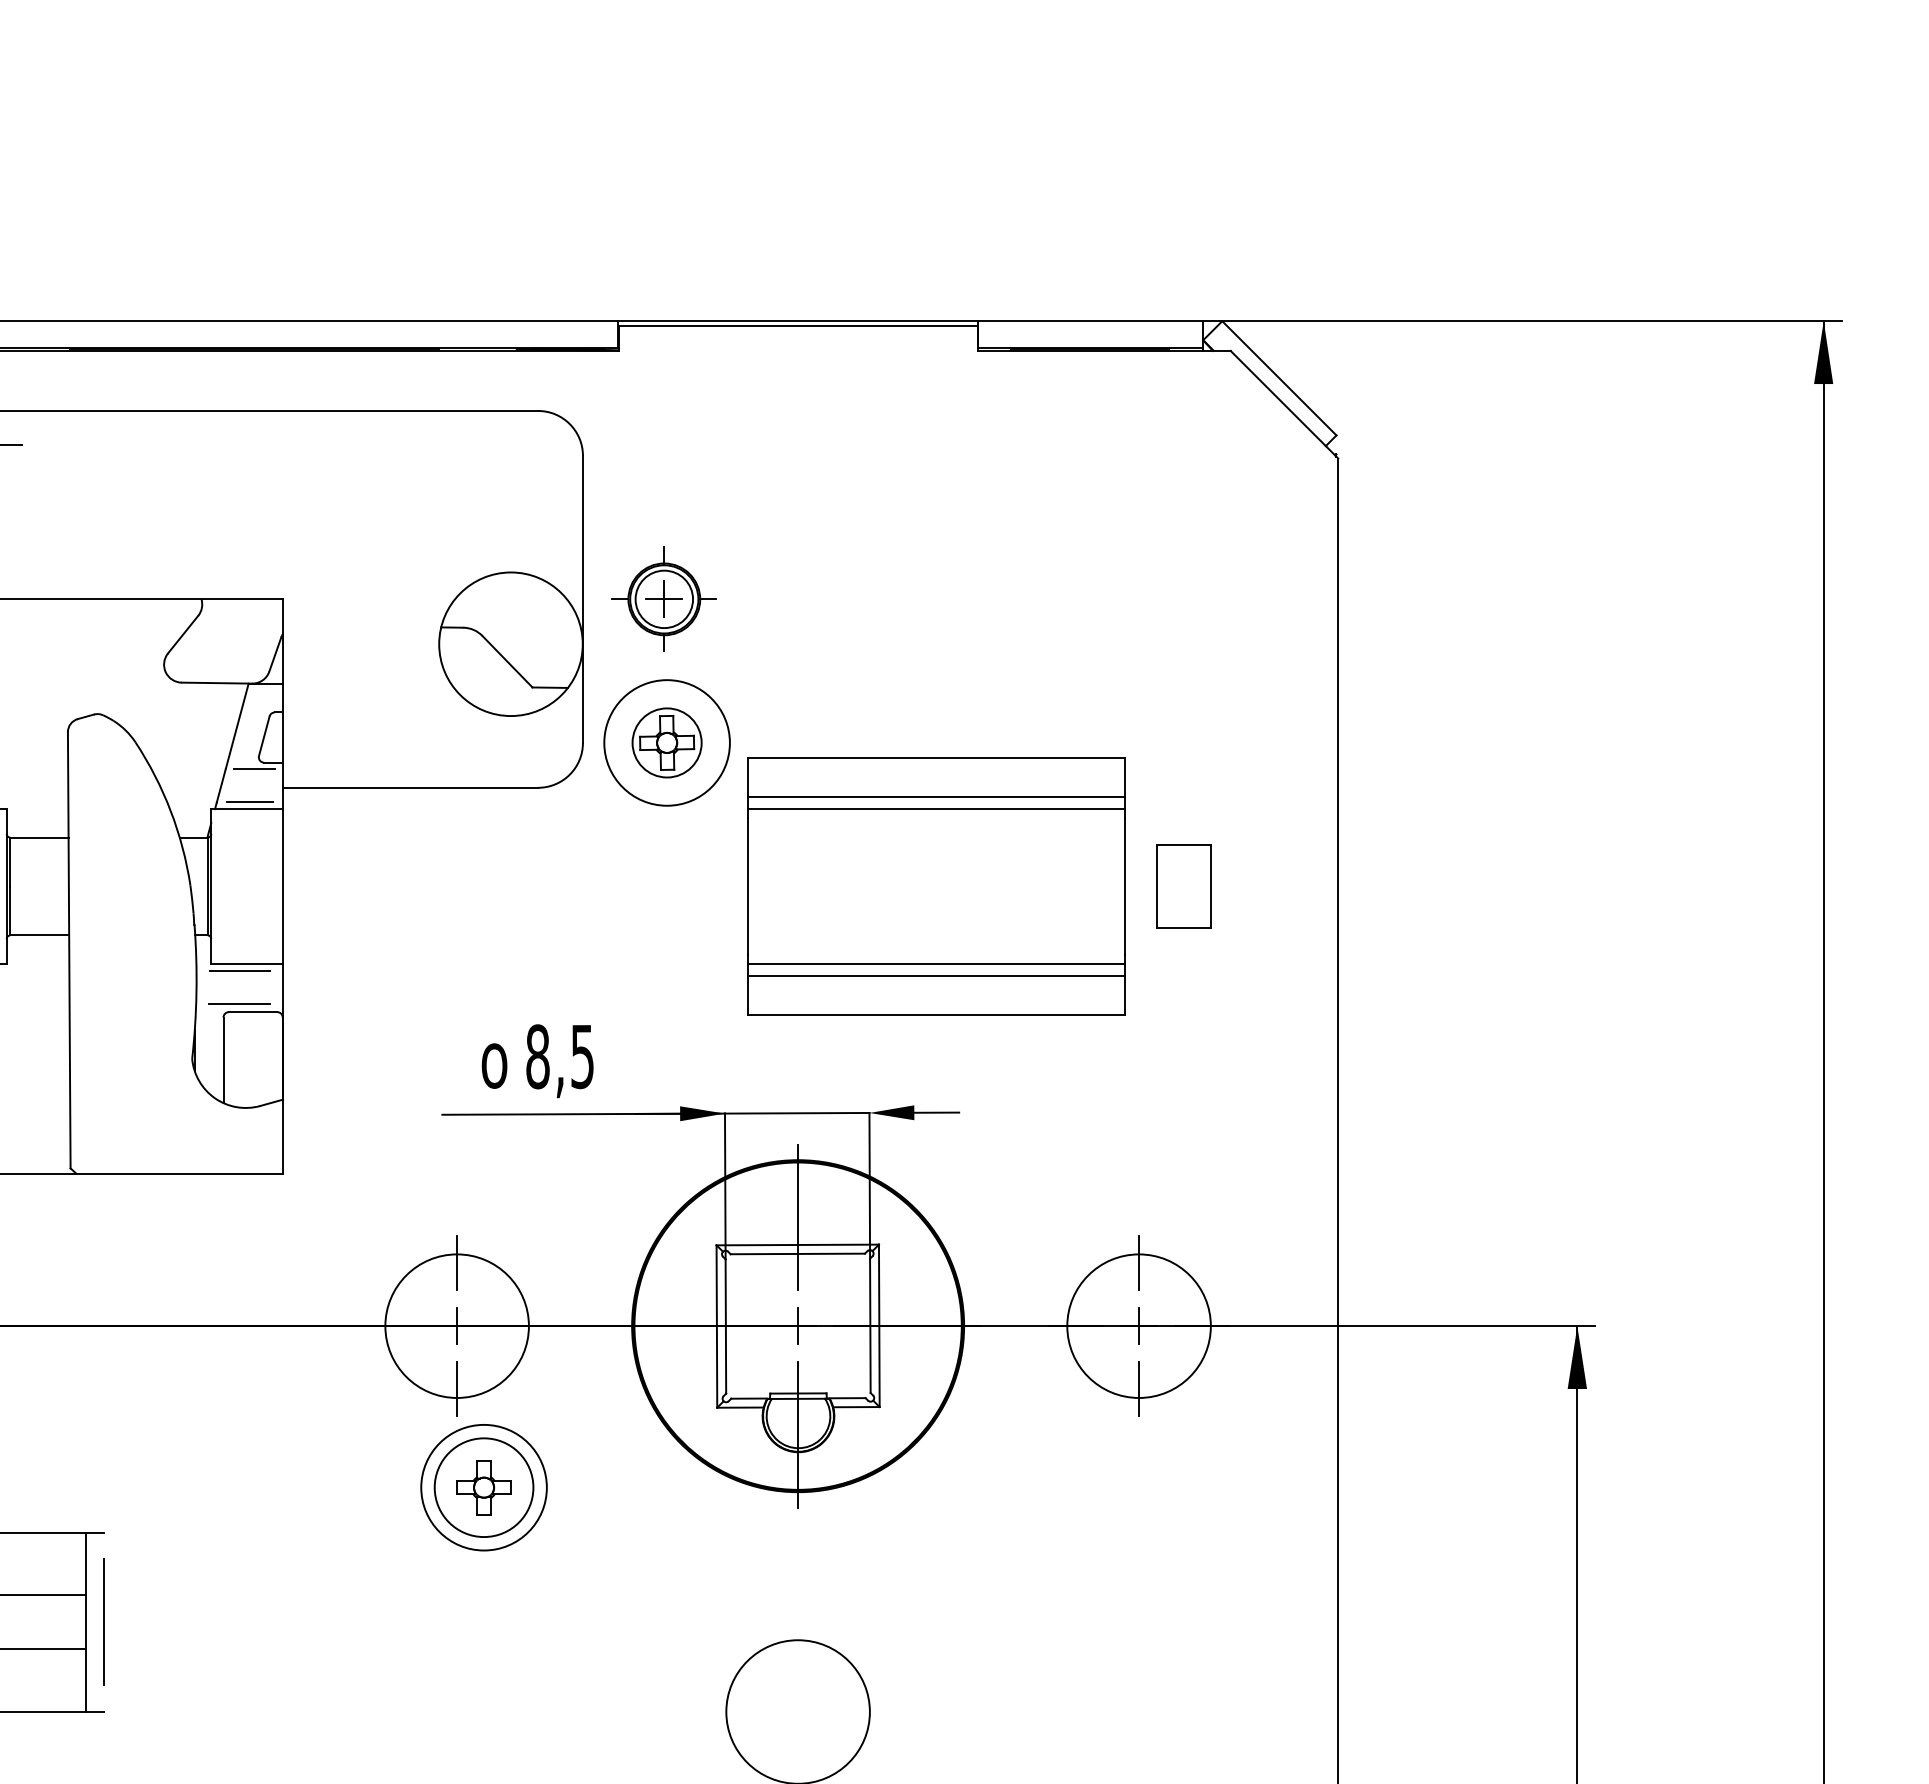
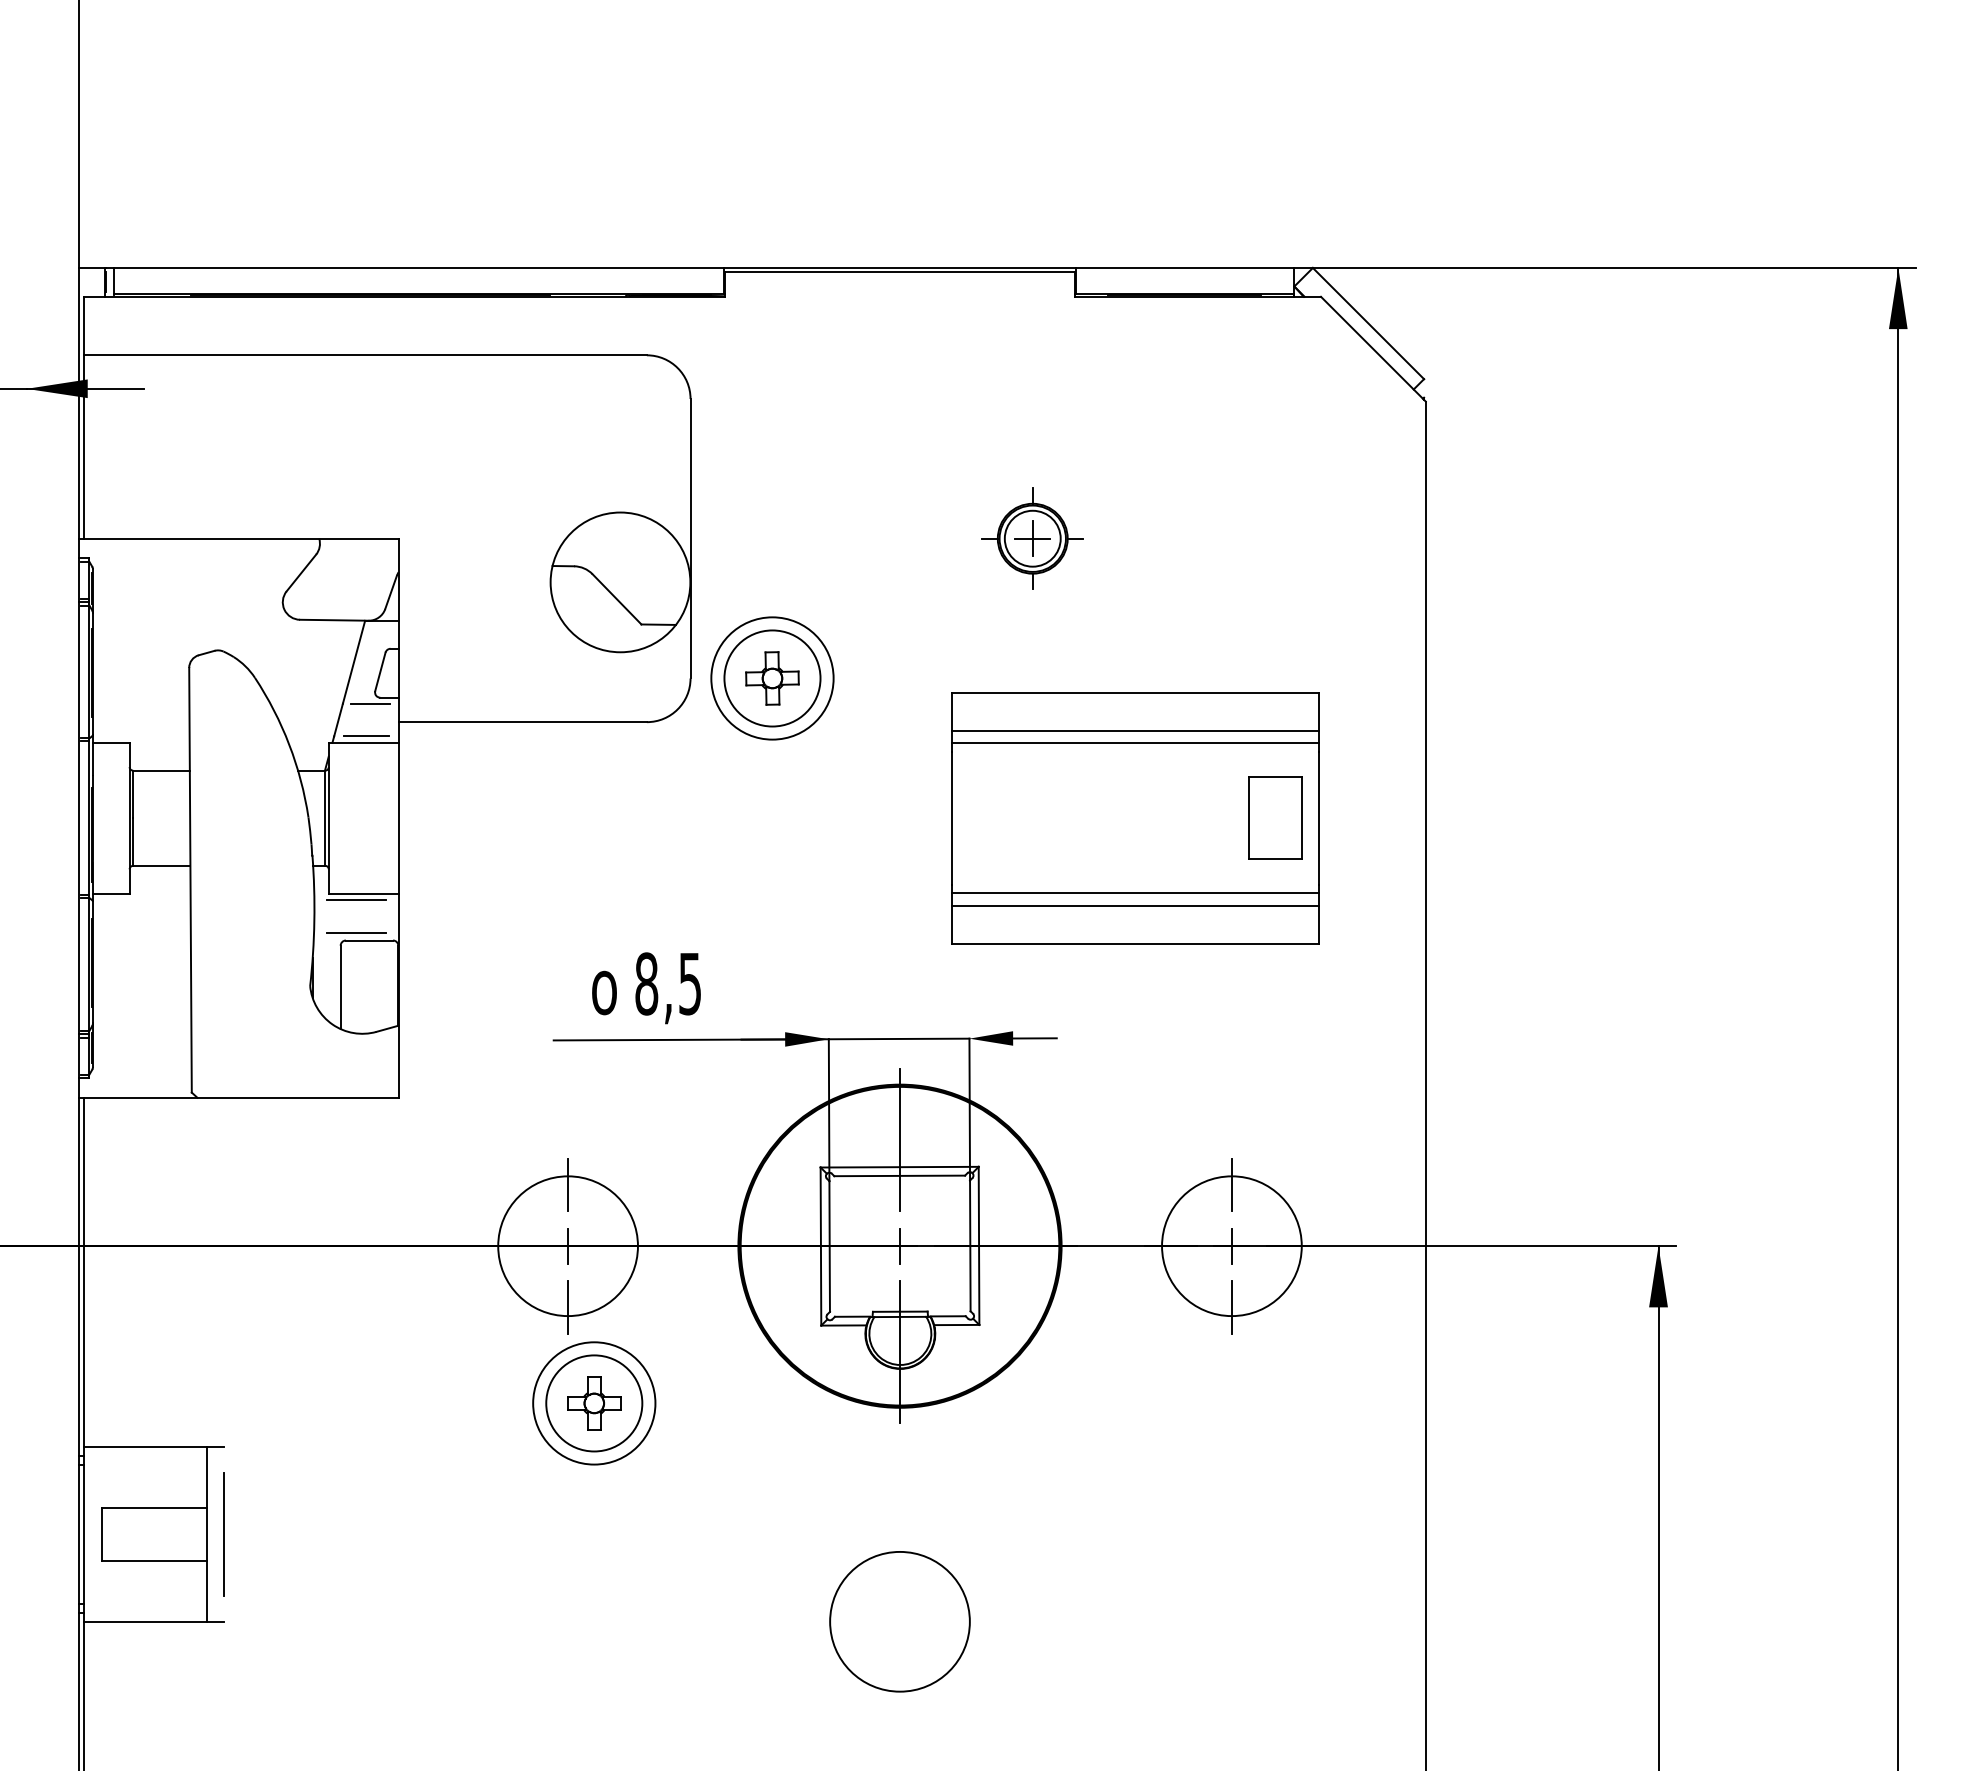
part: (664, 599) -> (1032, 538), moved
circle: (667, 742) -> (772, 678), size x1.43
part: (936, 886) -> (1135, 818), moved

